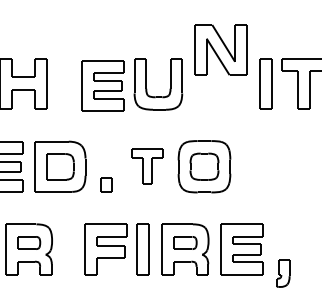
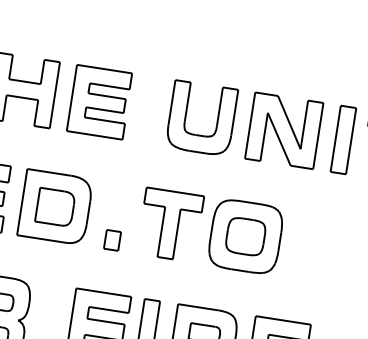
part: (220, 49) -> (283, 130), moved
part: (102, 85) -> (98, 101), moved
part: (147, 166) -> (170, 224), size x1.43

